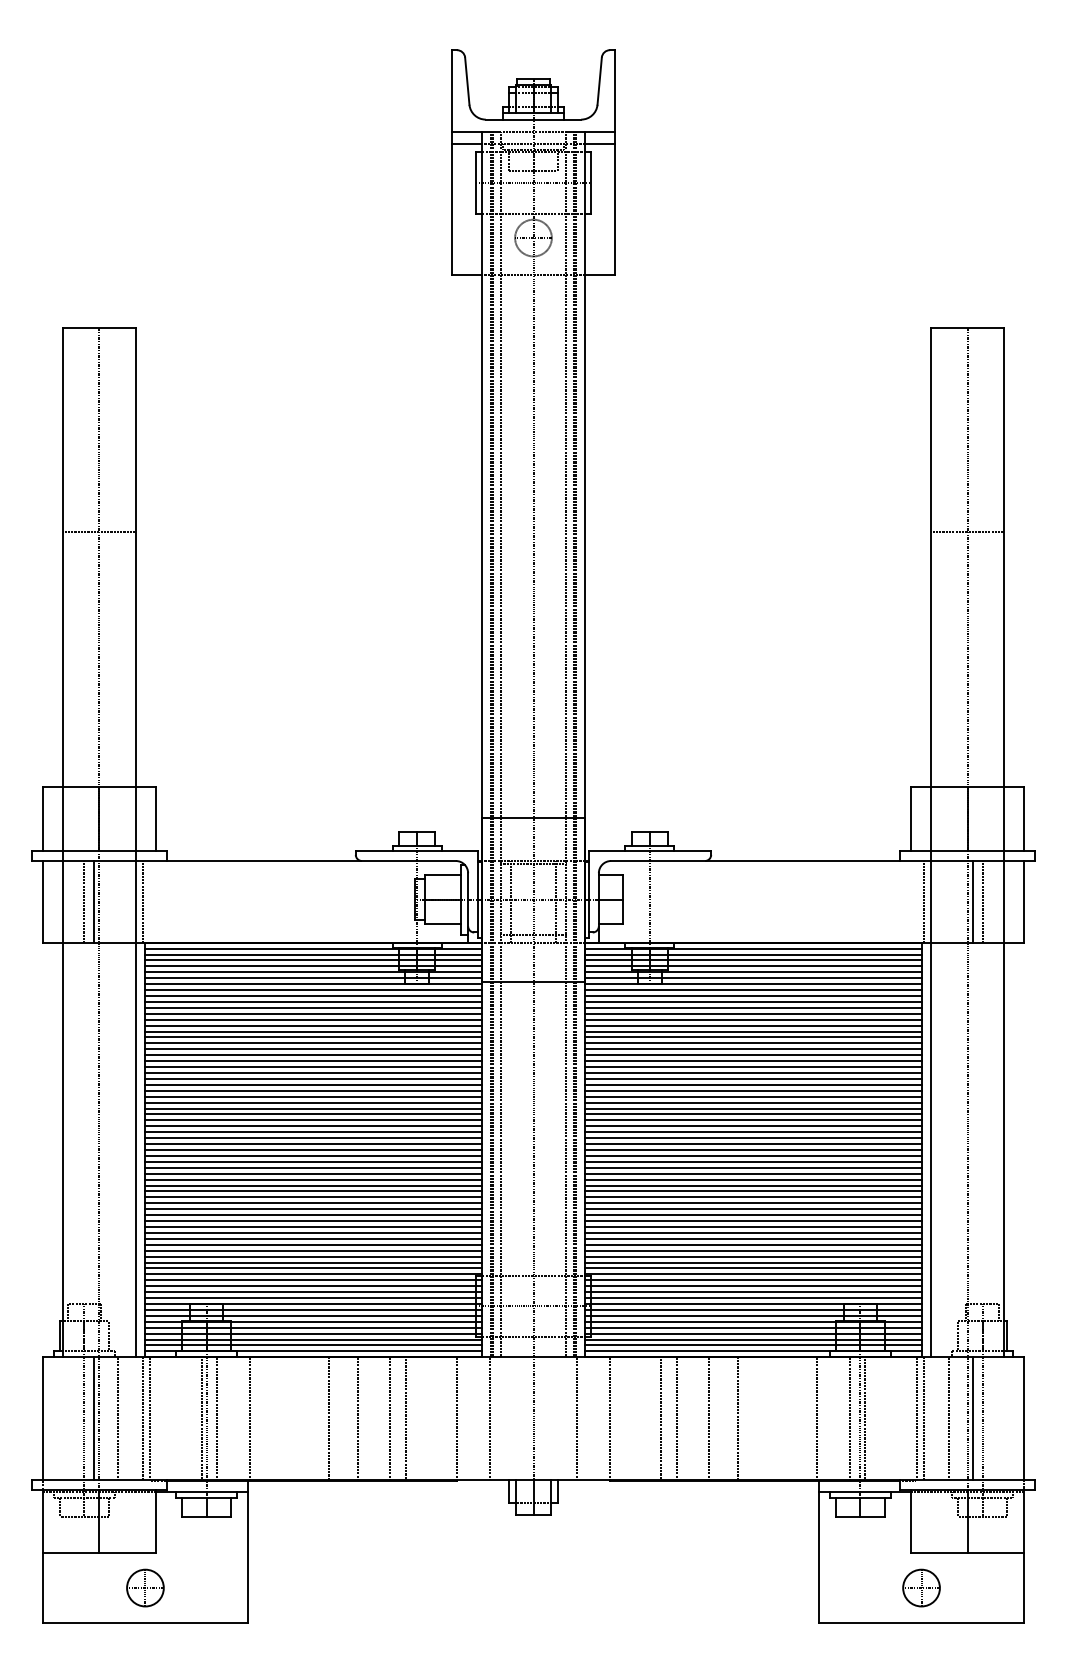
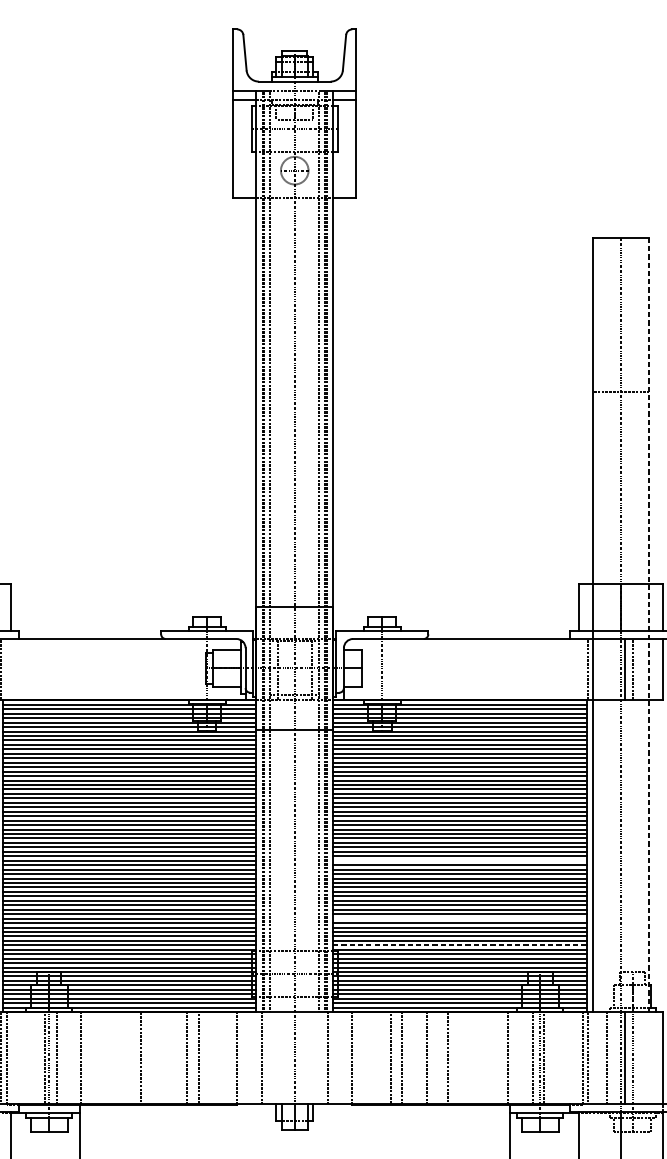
line: (1004, 842) -> (648, 625), solid -> dashed
line: (752, 1155) -> (459, 860), removed
line: (752, 1232) -> (459, 918), removed
line: (752, 1268) -> (459, 945), solid -> dashed
line: (357, 1418) -> (162, 1058), removed

